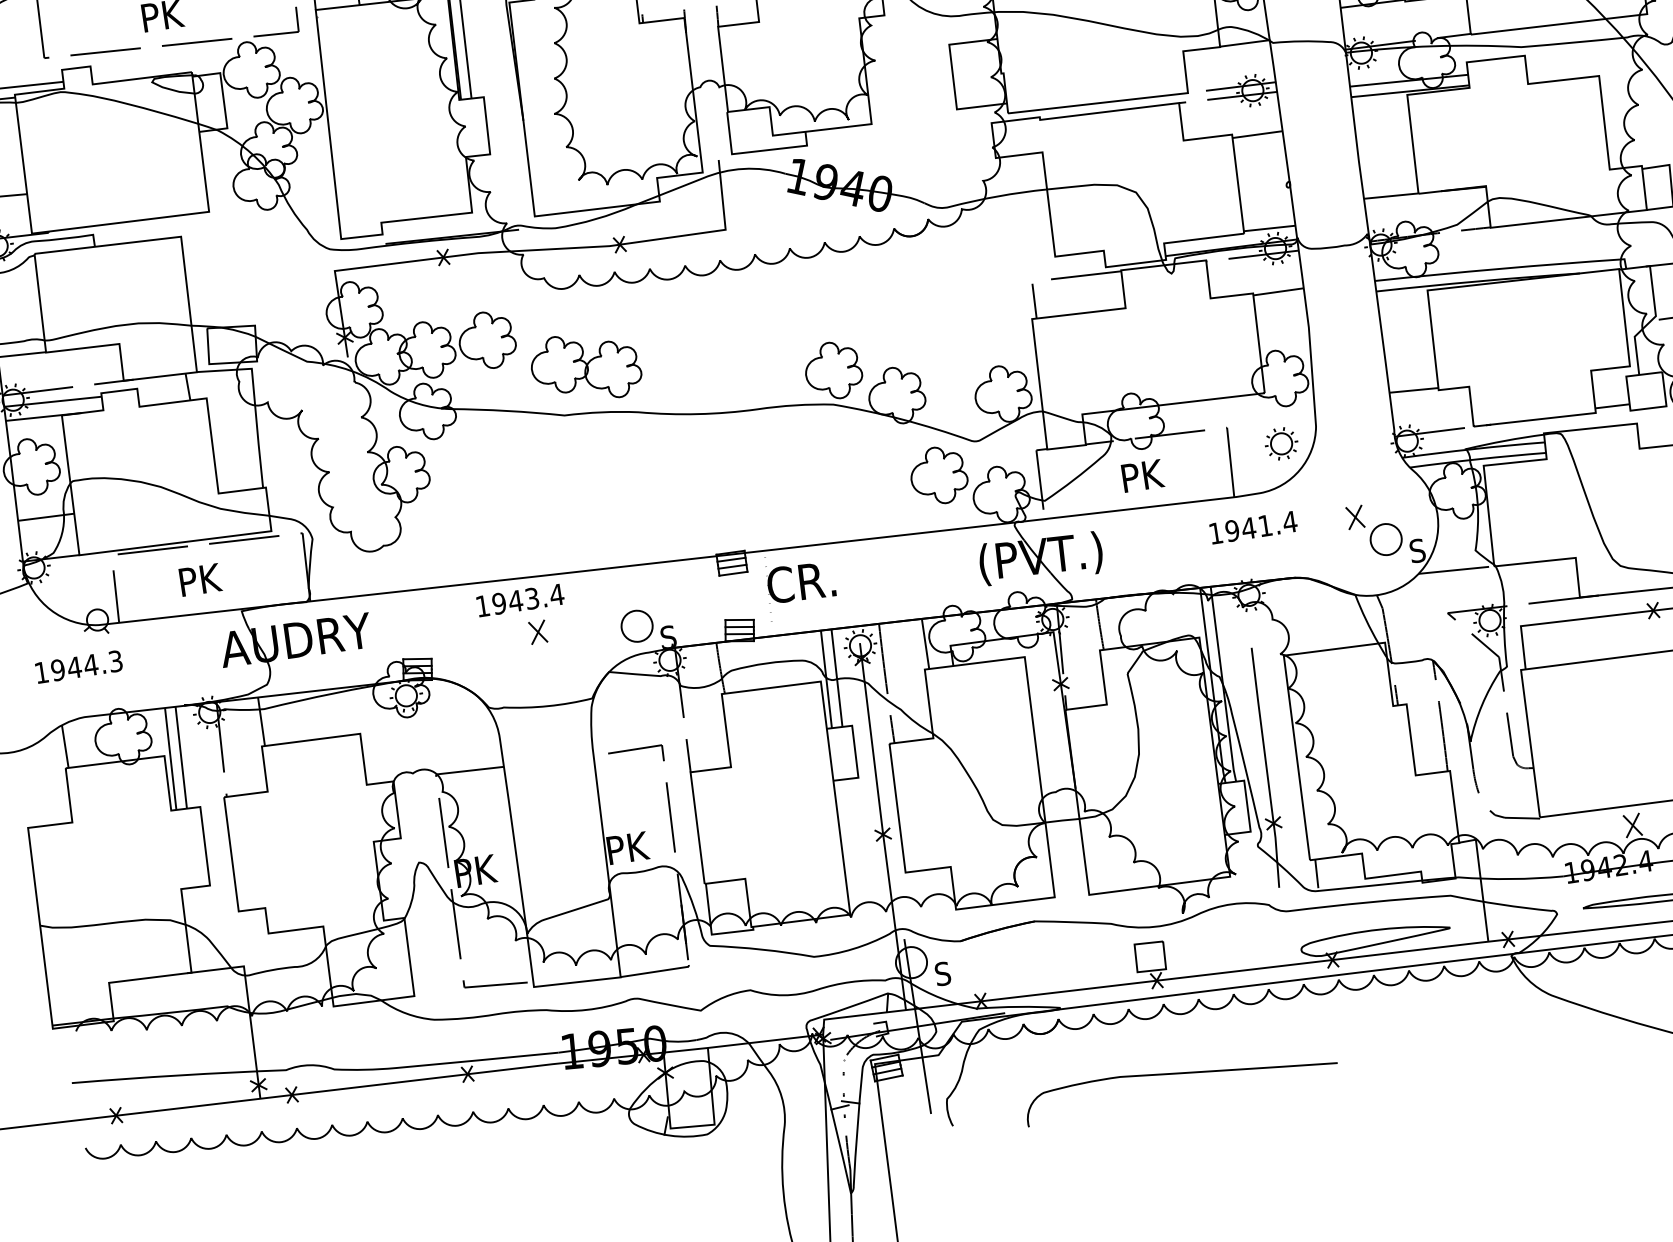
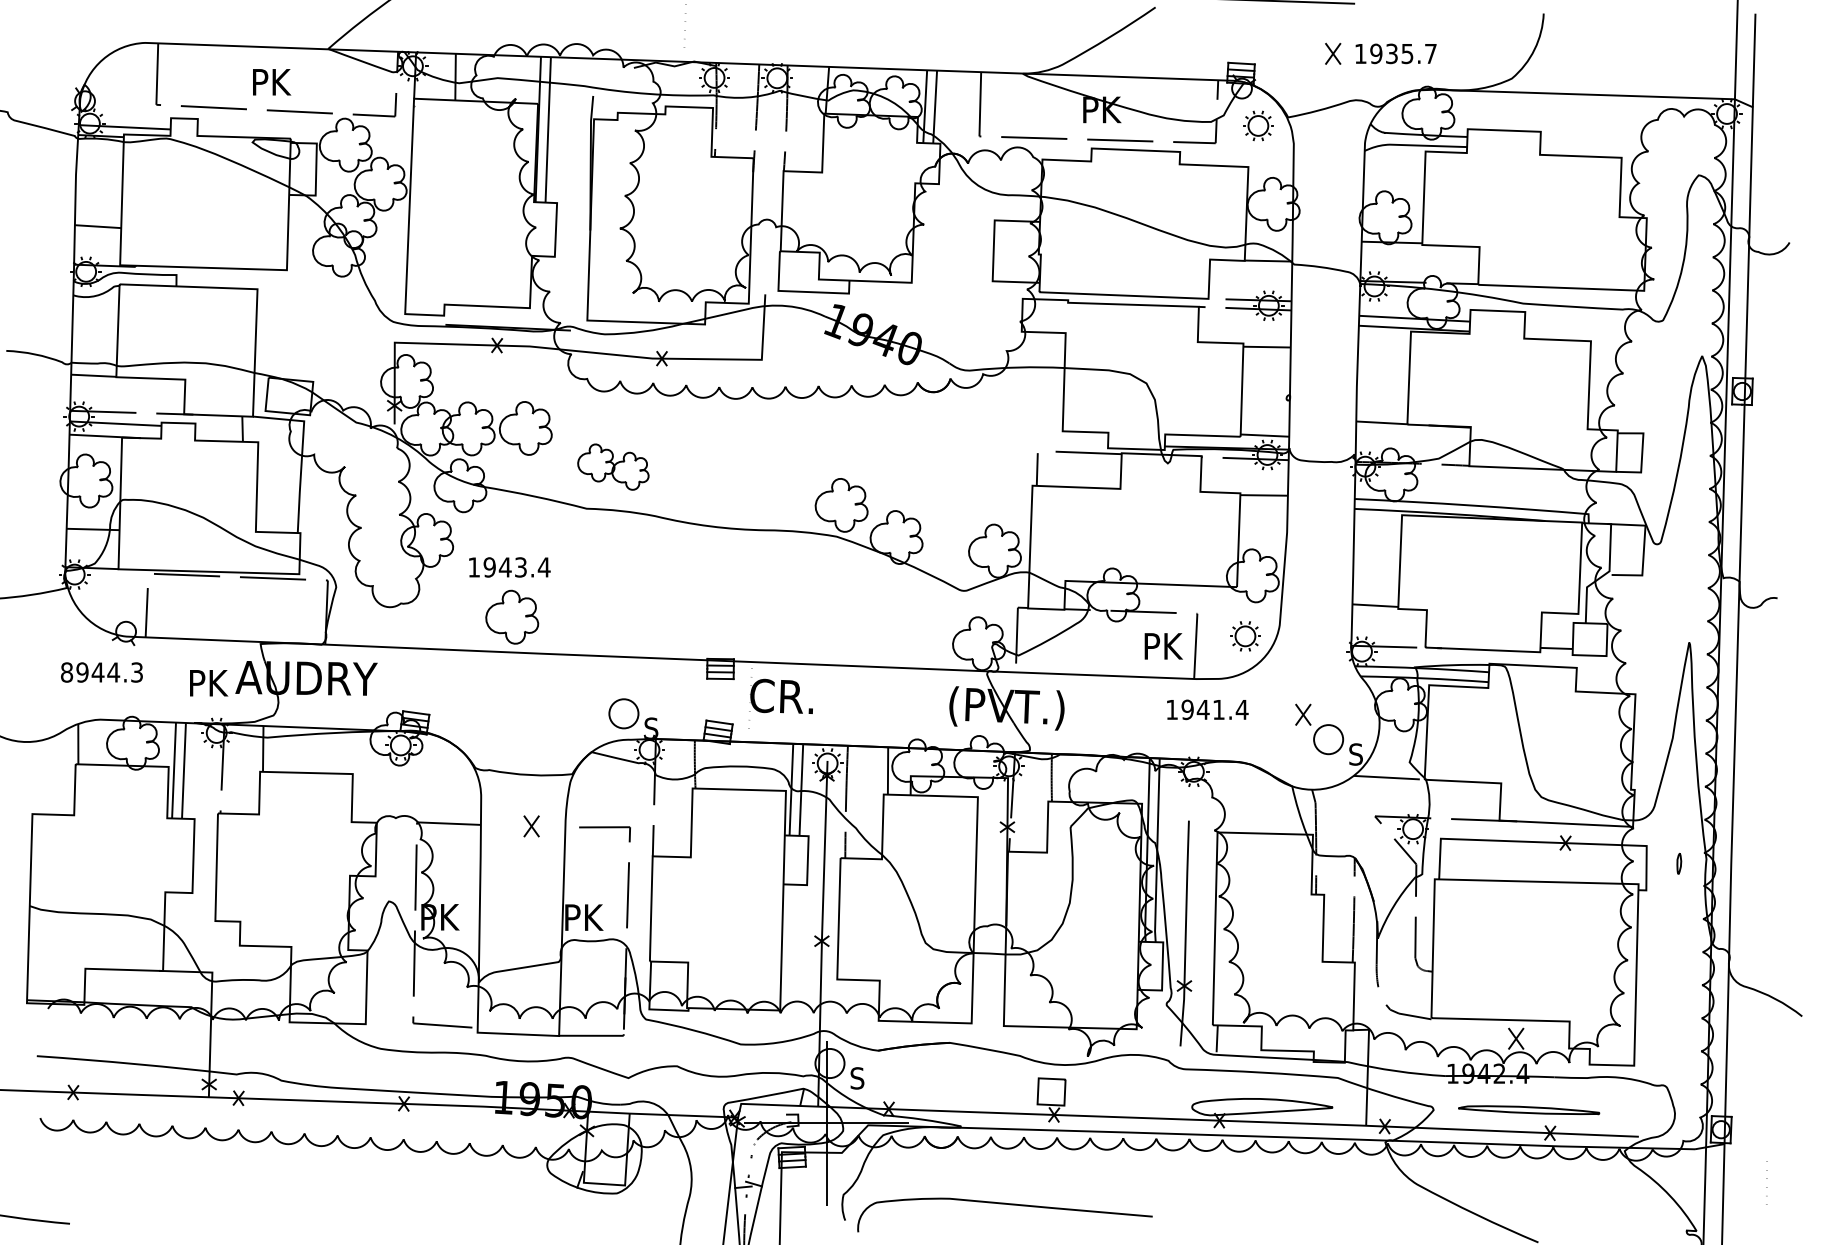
part: (586, 366) -> (613, 466), size x0.7
part: (939, 474) -> (512, 616), moved
text: (1142, 476) -> (1163, 646), moved
text: (201, 580) -> (209, 683), moved
text: (520, 600) -> (509, 567), moved
part: (538, 632) -> (531, 826), moved
text: (42, 672) -> (67, 672), 1944.3 -> 8944.3
curve: (1179, 1074) -> (1004, 1204), moved

